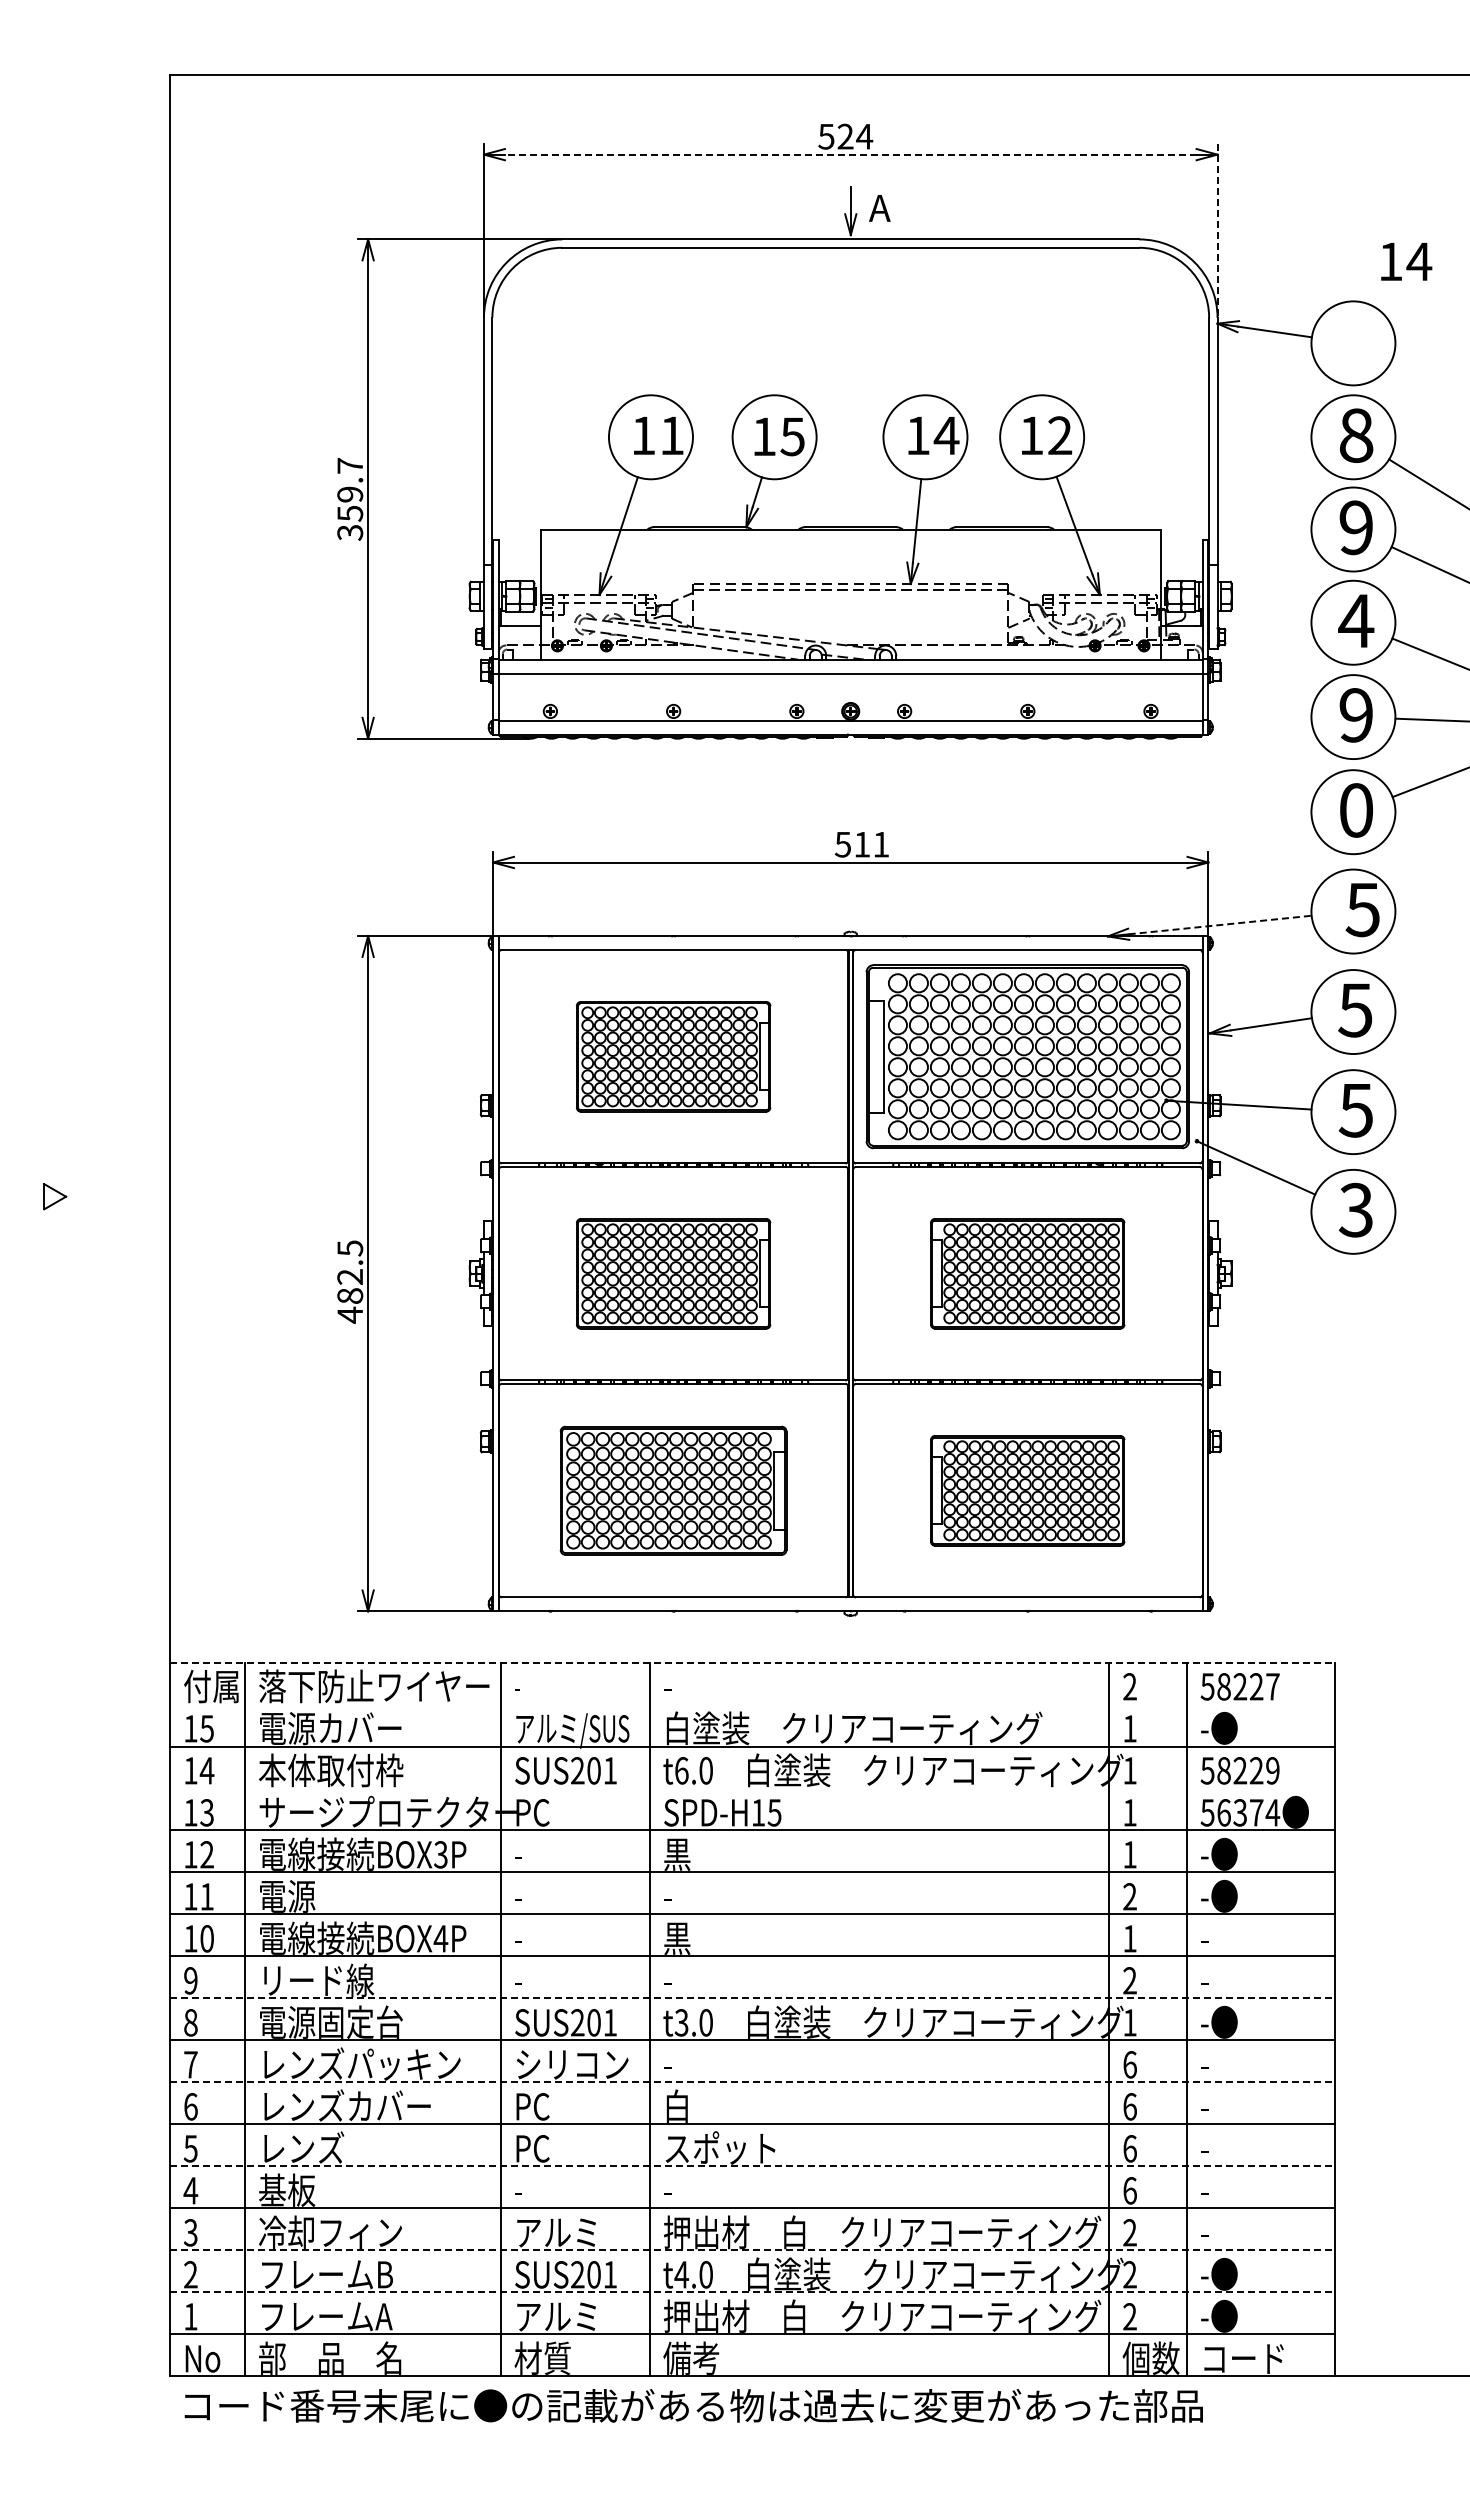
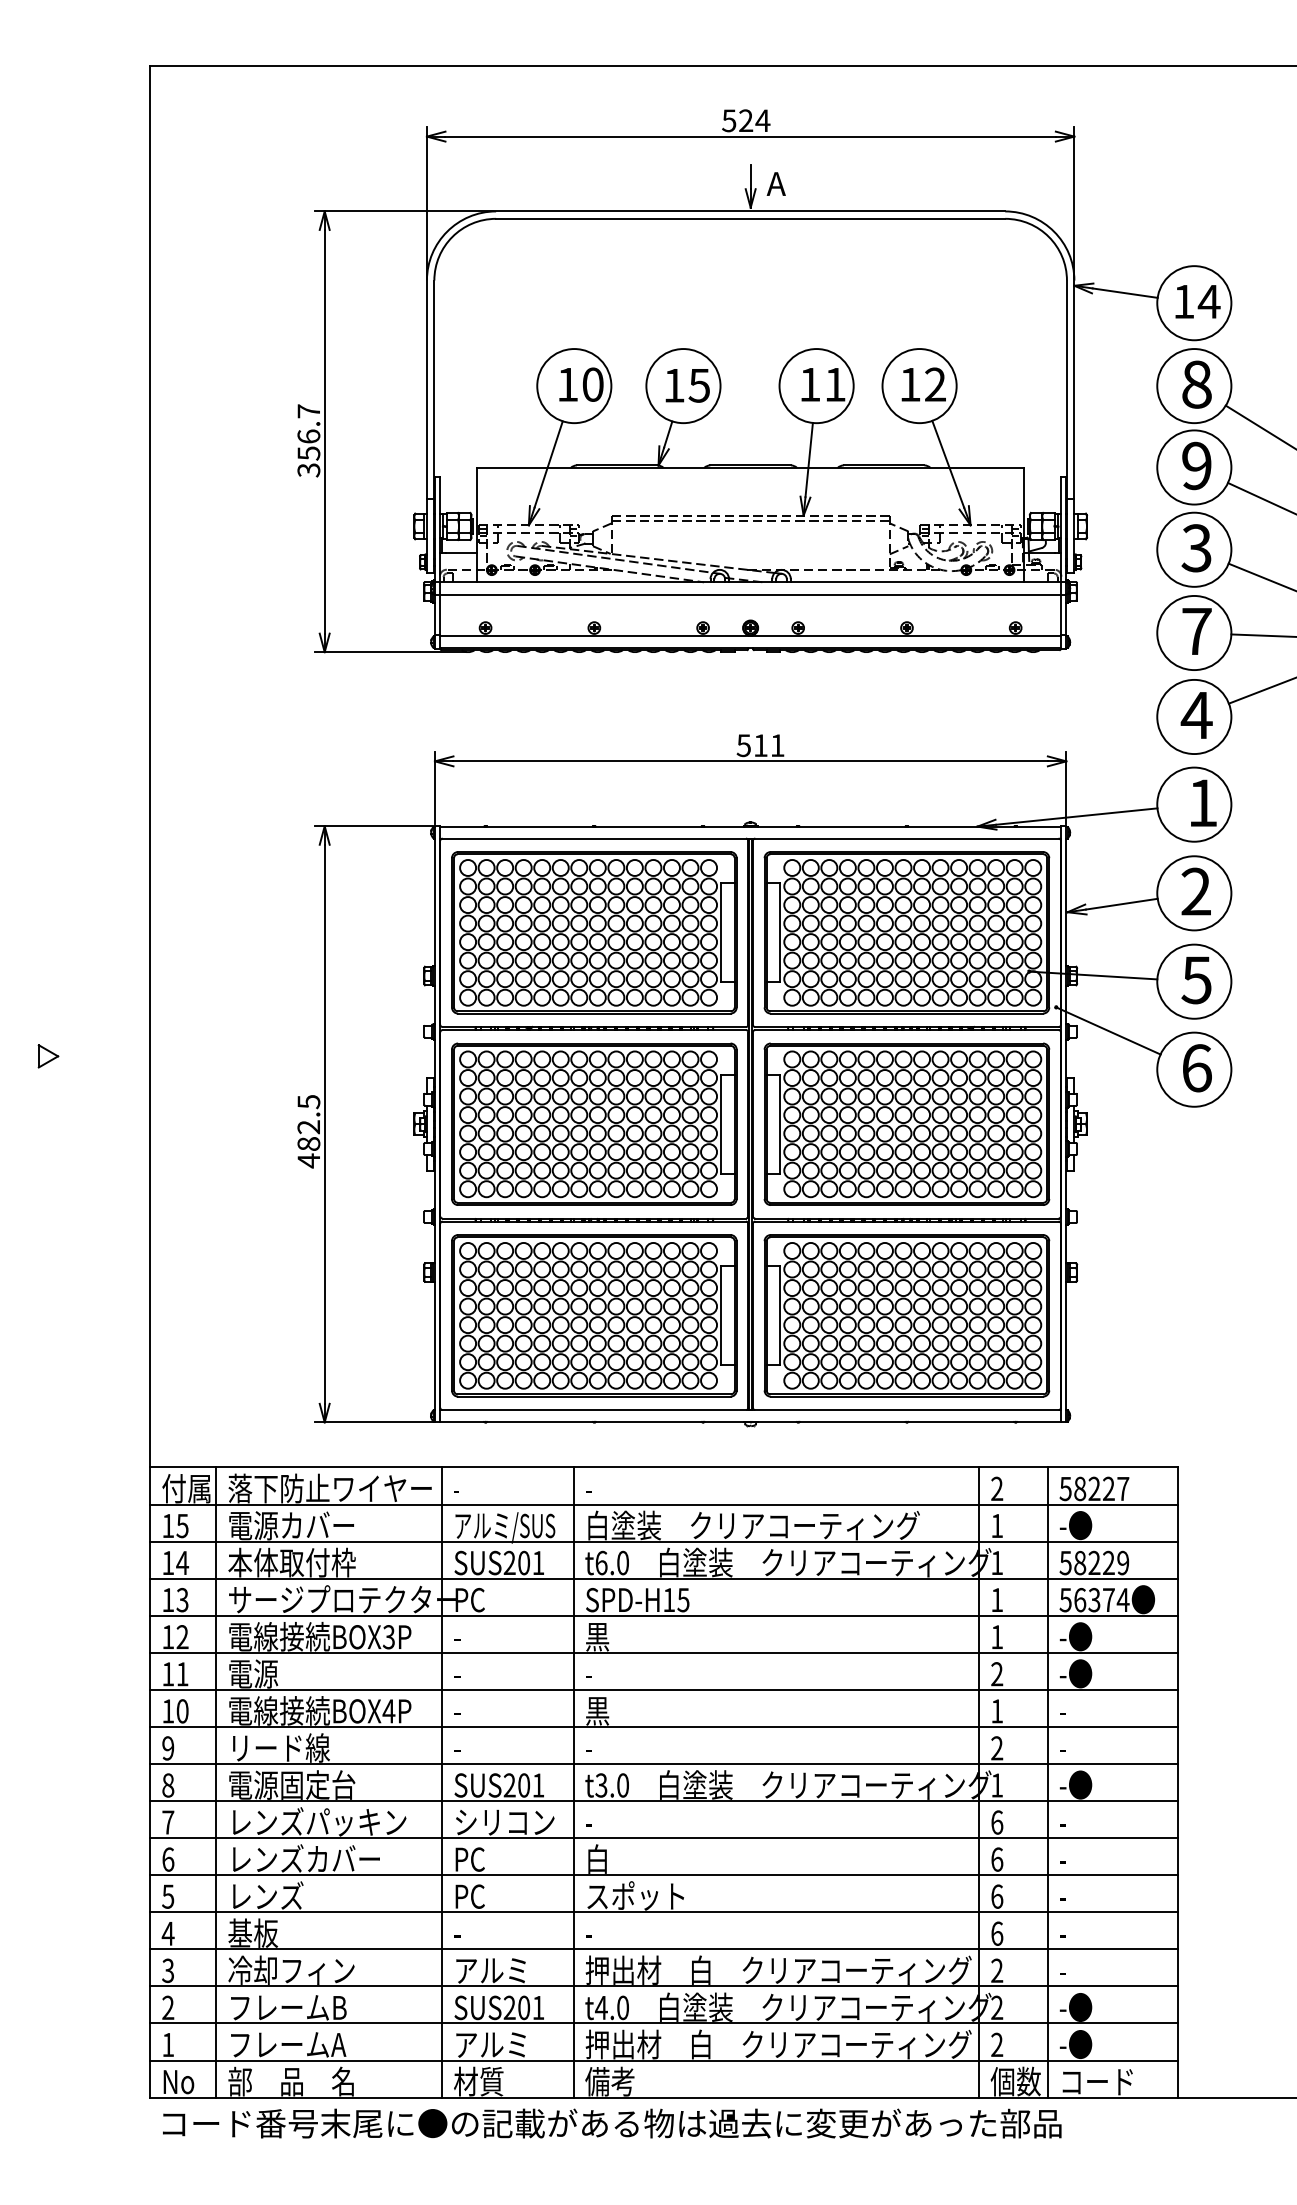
line: (850, 154) -> (750, 136), dashed -> solid
line: (1217, 229) -> (1074, 202), dashed -> solid
text: (1406, 261) -> (1197, 301), moved
text: (672, 435) -> (593, 384), 11 -> 10
text: (946, 435) -> (835, 384), 14 -> 11
text: (350, 494) -> (309, 436), 359.7 -> 356.7
text: (1356, 620) -> (1197, 547), 4 -> 3
text: (1356, 715) -> (1197, 631), 9 -> 7
text: (1356, 810) -> (1197, 715), 0 -> 4
text: (1362, 910) -> (1202, 803), 5 -> 1
line: (1220, 925) -> (1077, 816), dashed -> solid
text: (1355, 1010) -> (1196, 891), 5 -> 2
part: (673, 1056) -> (594, 932), size x1.67
text: (1355, 1209) -> (1196, 1067), 3 -> 6
part: (673, 1273) -> (594, 1124), size x1.67
part: (1027, 1273) -> (906, 1124), size x1.67
part: (673, 1490) -> (594, 1315), size x1.43
part: (1027, 1490) -> (906, 1315), size x1.67
line: (753, 1662) -> (664, 1467), dashed -> solid
line: (752, 1704) -> (663, 1504), added
line: (752, 1788) -> (663, 1578), added
line: (753, 1998) -> (664, 1764), dashed -> solid
line: (753, 2082) -> (664, 1838), dashed -> solid
line: (753, 2166) -> (664, 1912), dashed -> solid
line: (753, 2250) -> (664, 1986), dashed -> solid
line: (753, 2292) -> (664, 2023), dashed -> solid

